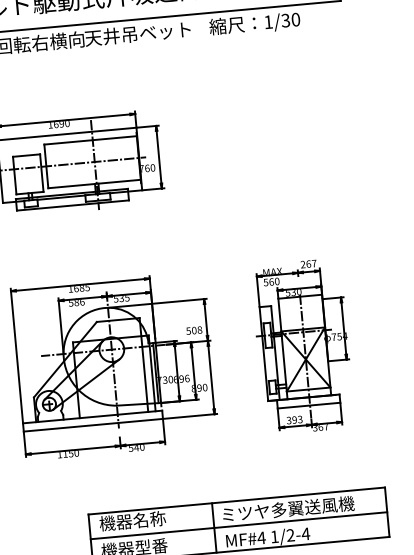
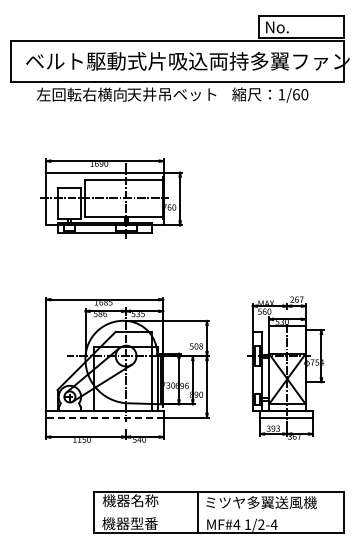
text: (284, 20) -> (295, 94), 1/30 -> 1/60
line: (93, 424) -> (105, 417), solid -> dashed
line: (238, 525) -> (218, 512), removed

